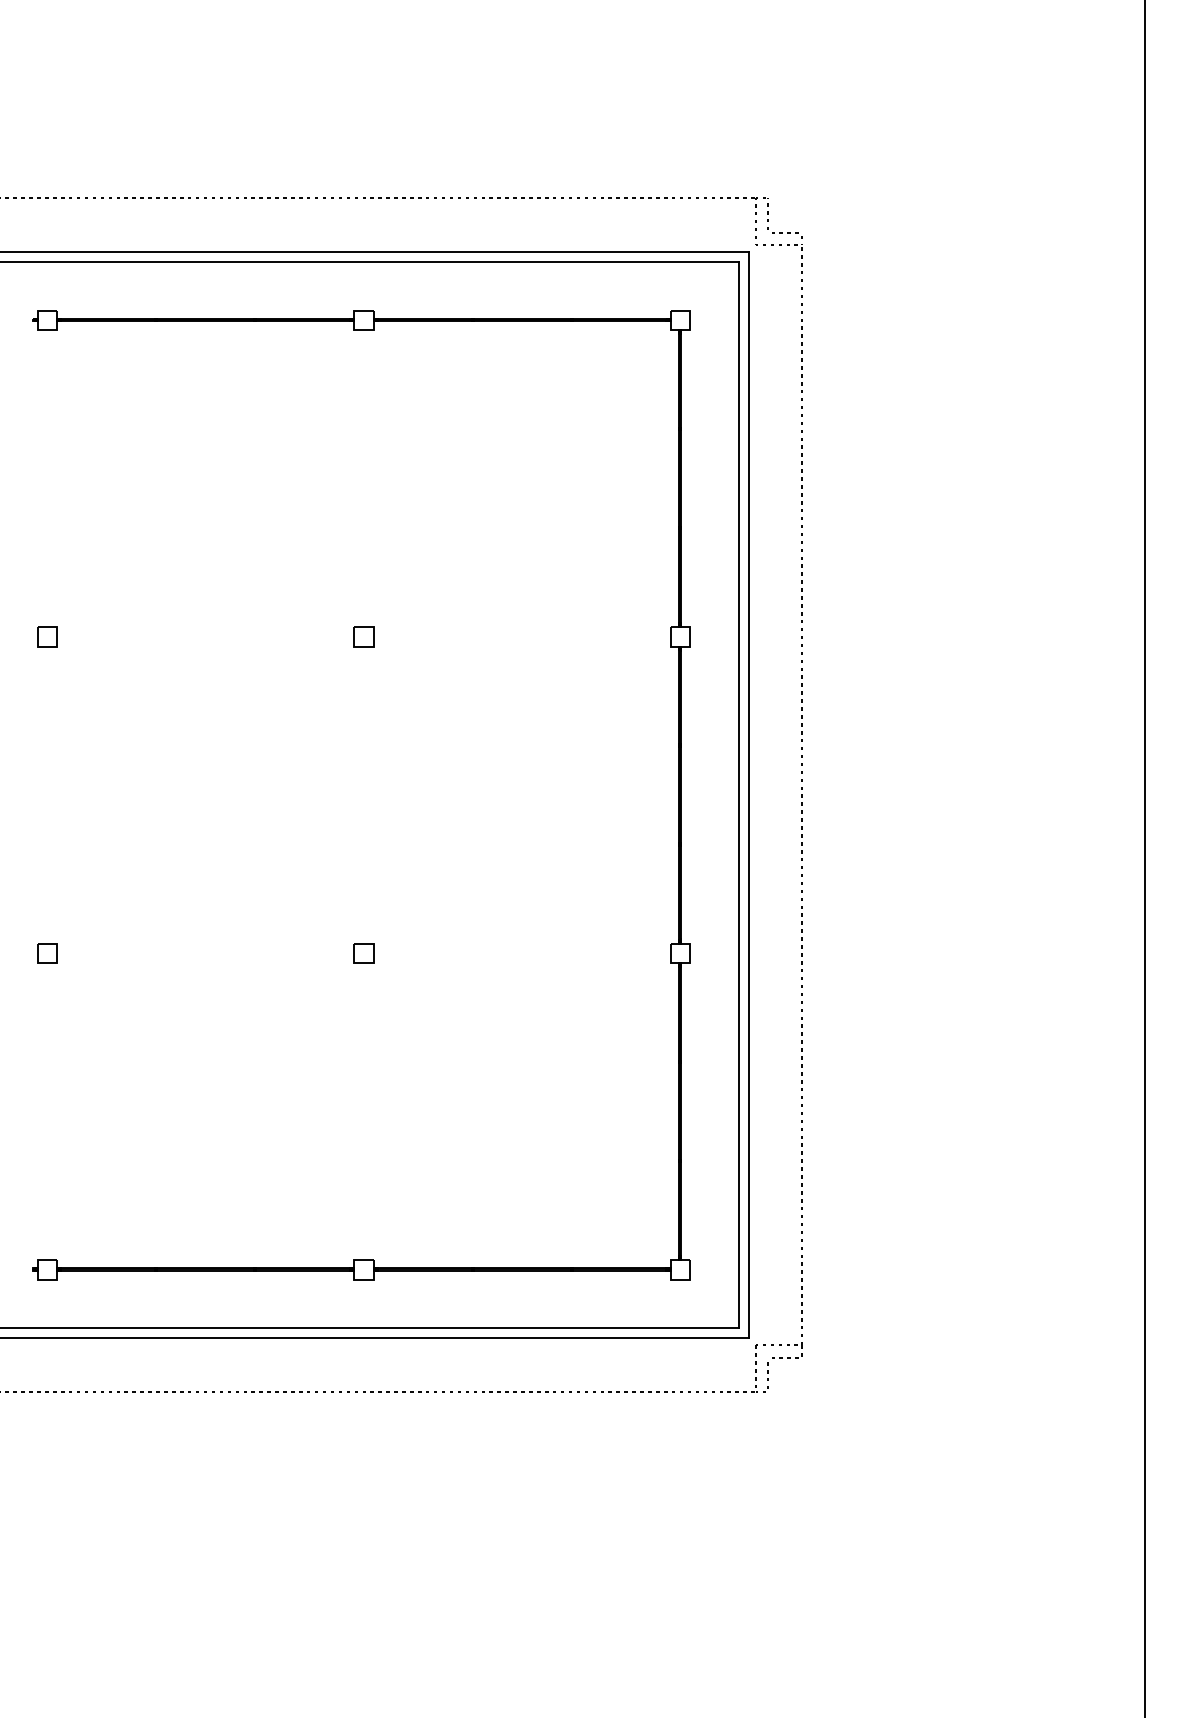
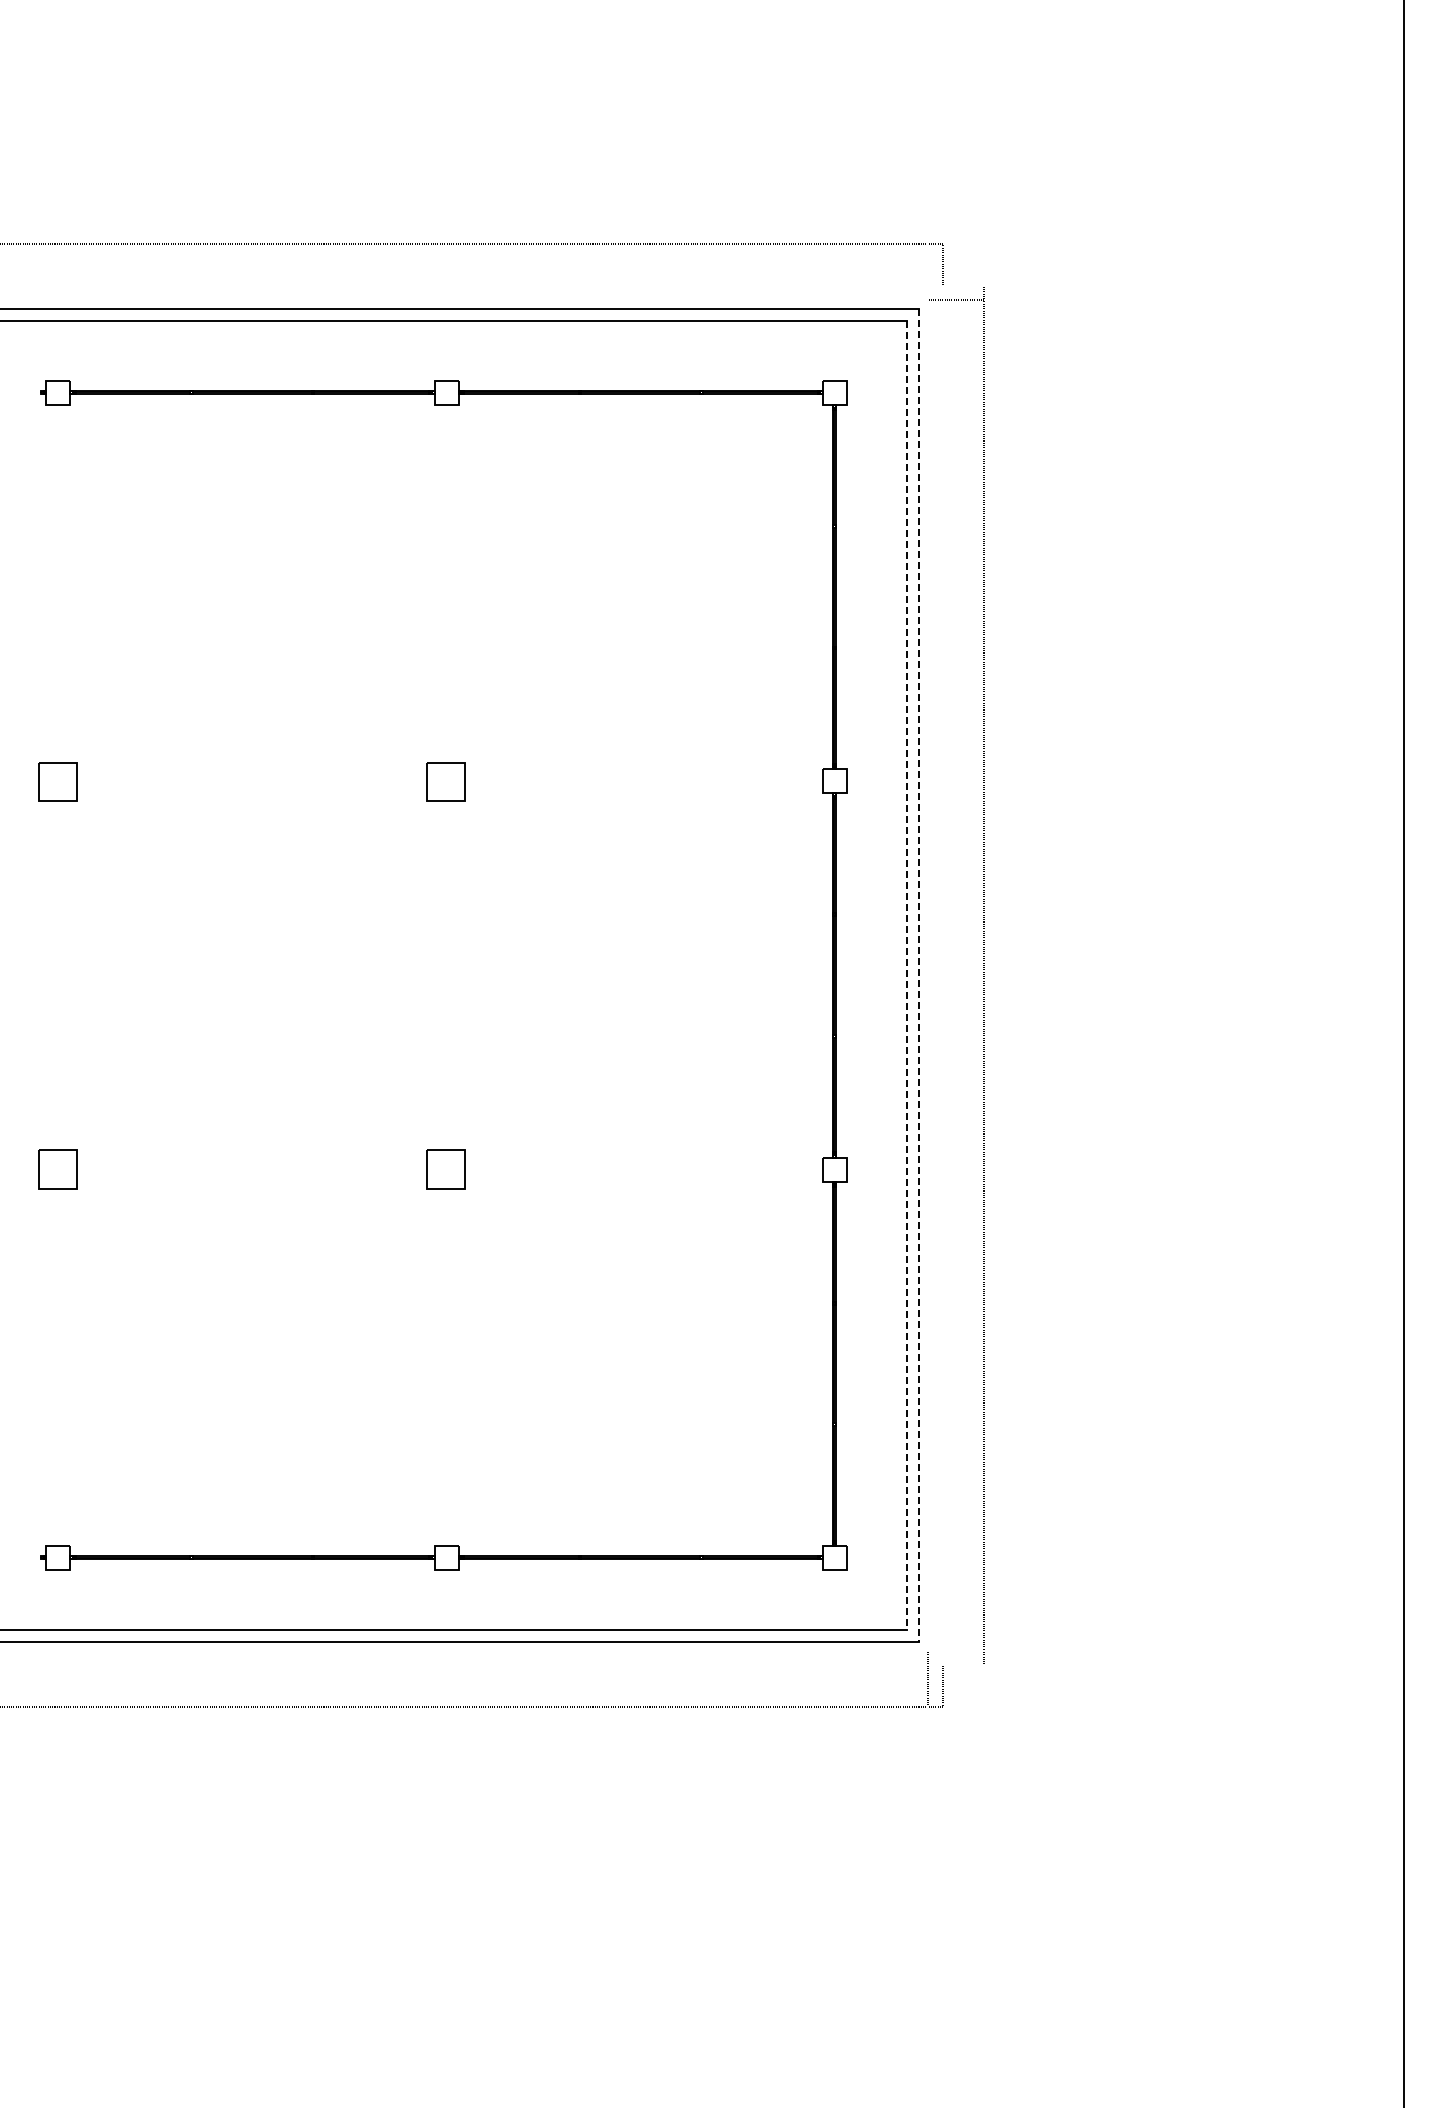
line: (755, 221) -> (927, 271), removed
line: (785, 232) -> (963, 285), removed
part: (46, 636) -> (57, 780), size x1.6
part: (363, 636) -> (446, 780), size x1.6
line: (738, 795) -> (906, 976), solid -> dashed
line: (748, 795) -> (918, 976), solid -> dashed
part: (46, 953) -> (57, 1169), size x1.6
part: (363, 953) -> (446, 1169), size x1.6
line: (778, 1345) -> (955, 1650), removed
line: (785, 1357) -> (963, 1665), removed

